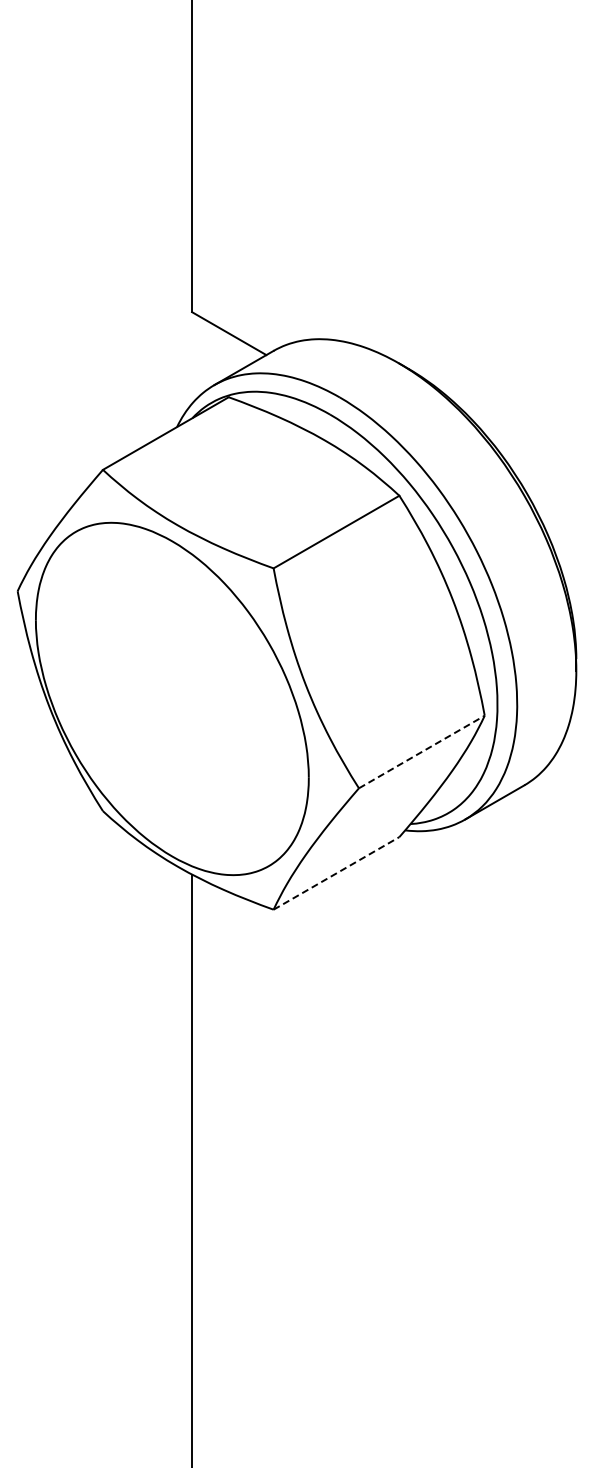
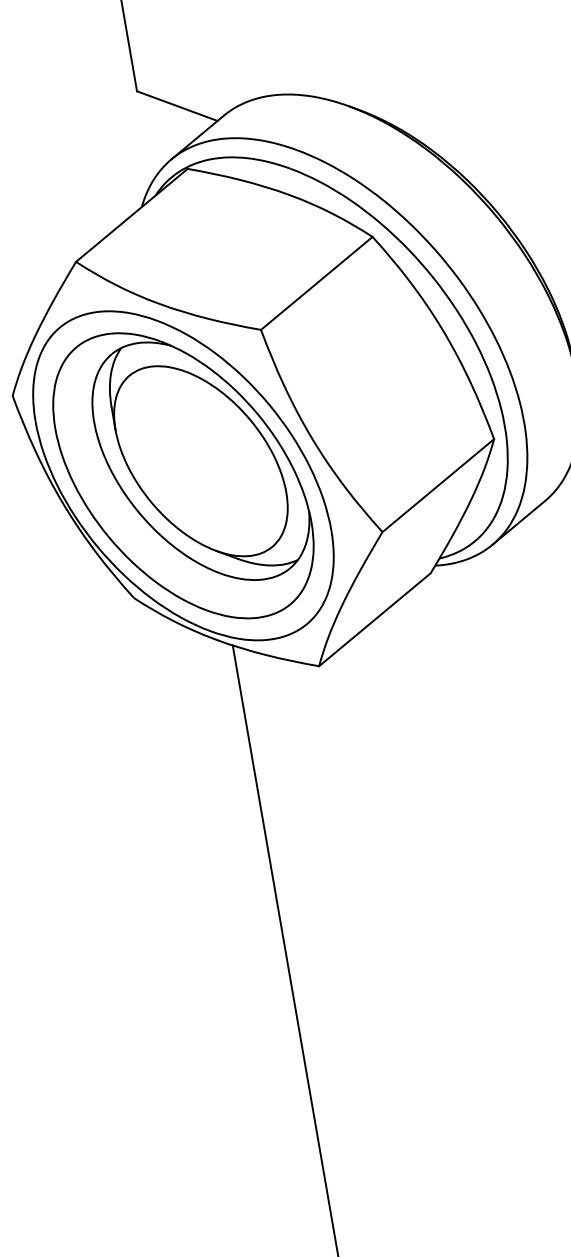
part: (172, 698) -> (183, 475), added
line: (421, 752) -> (438, 486), dashed -> solid
line: (336, 873) -> (374, 619), dashed -> solid

